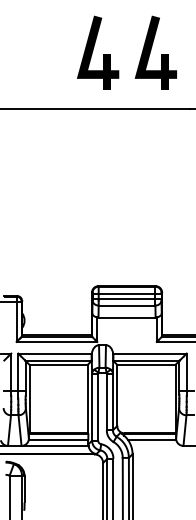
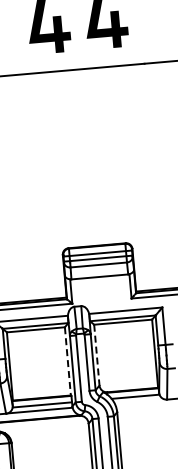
line: (117, 395) -> (97, 355), solid -> dashed
line: (87, 399) -> (67, 361), solid -> dashed

